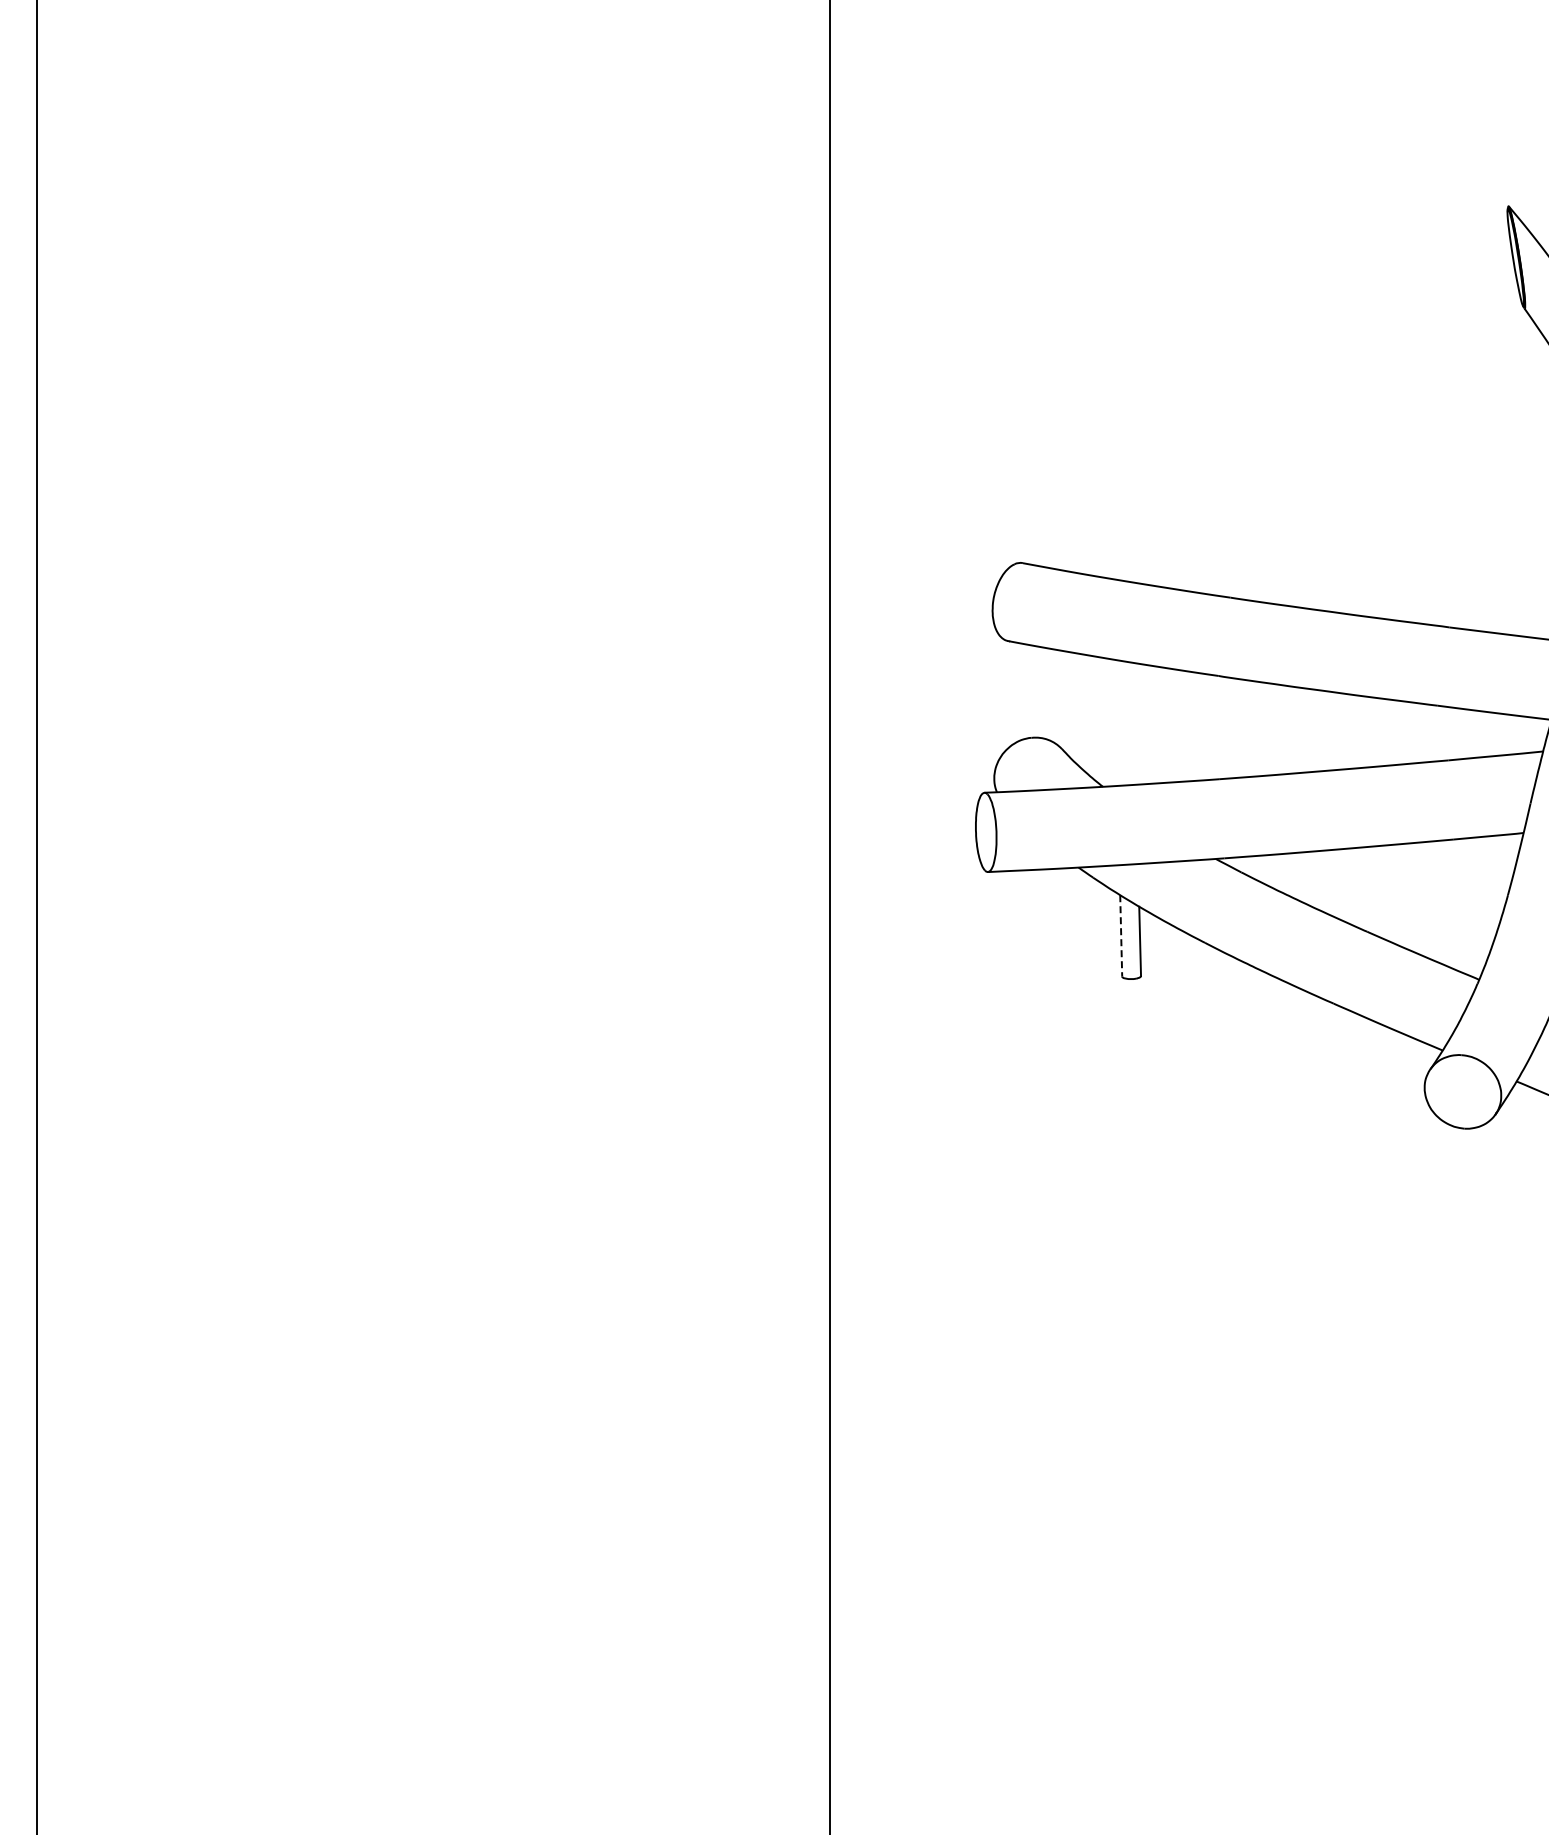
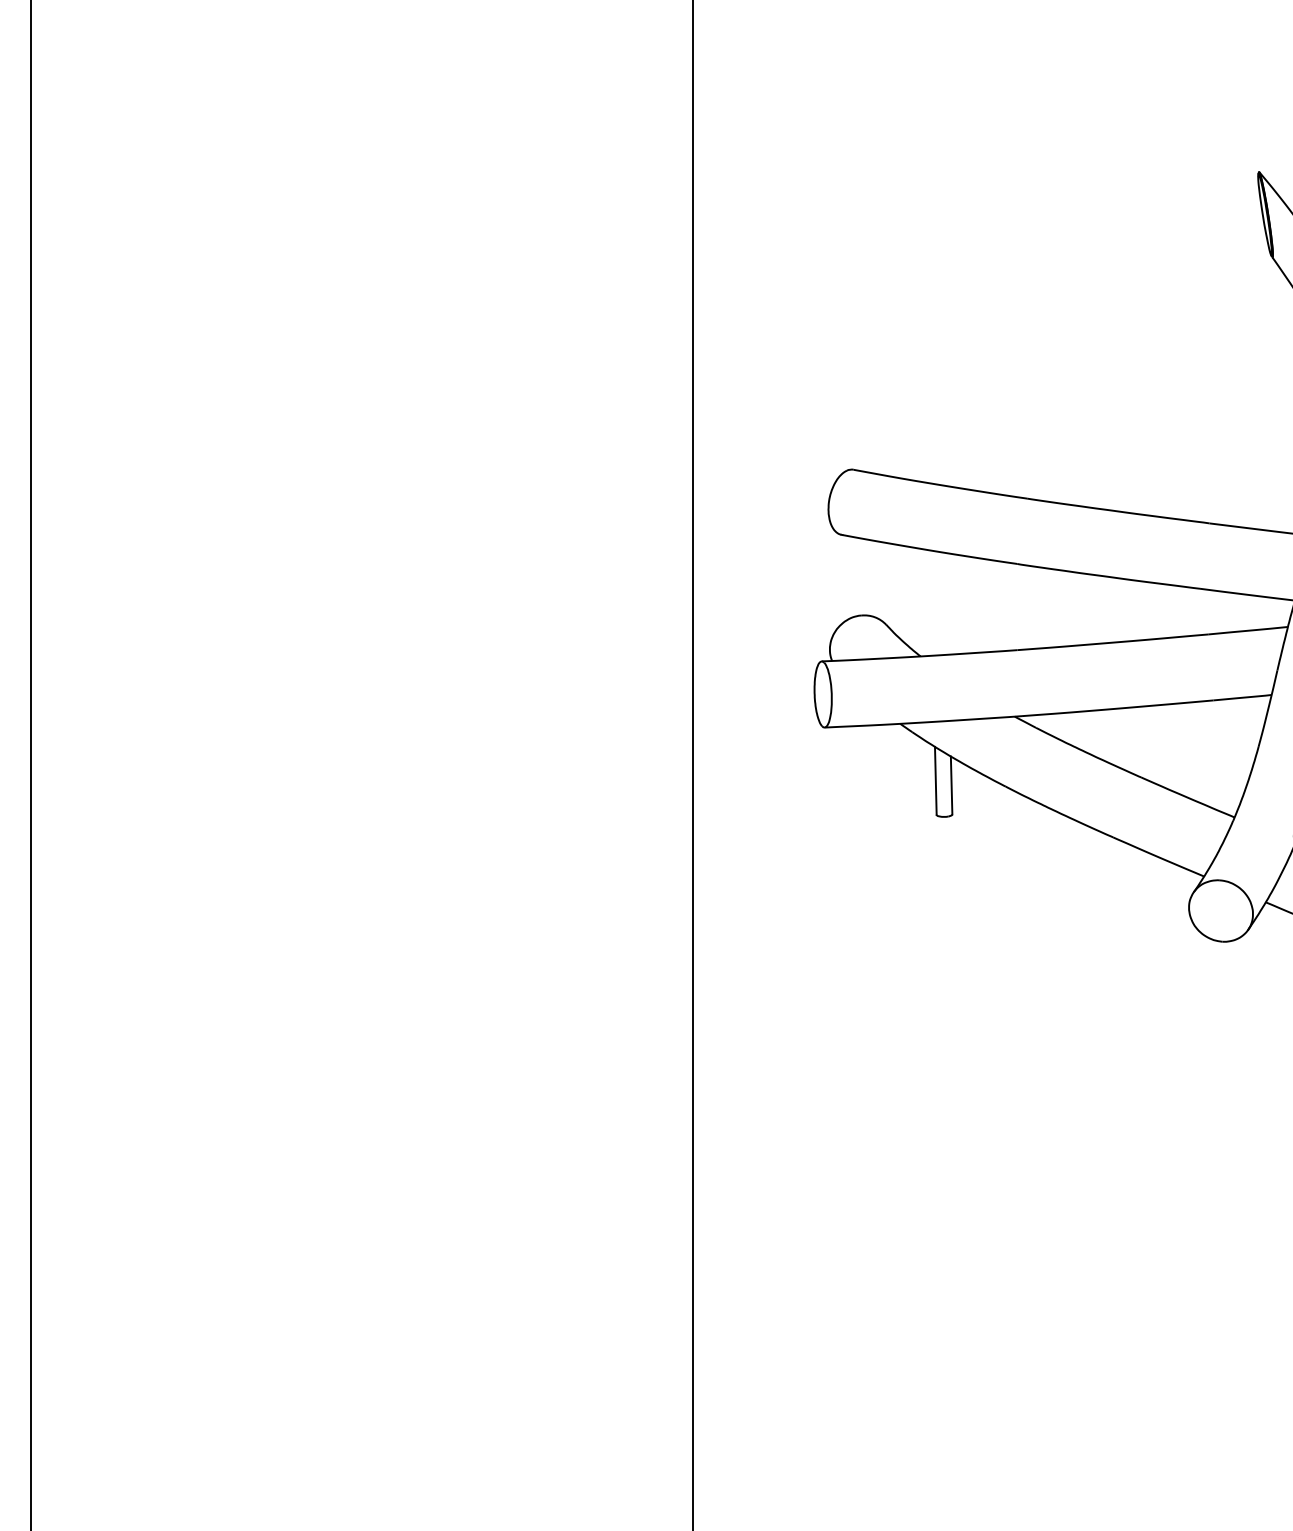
line: (1121, 935) -> (936, 780), dashed -> solid

